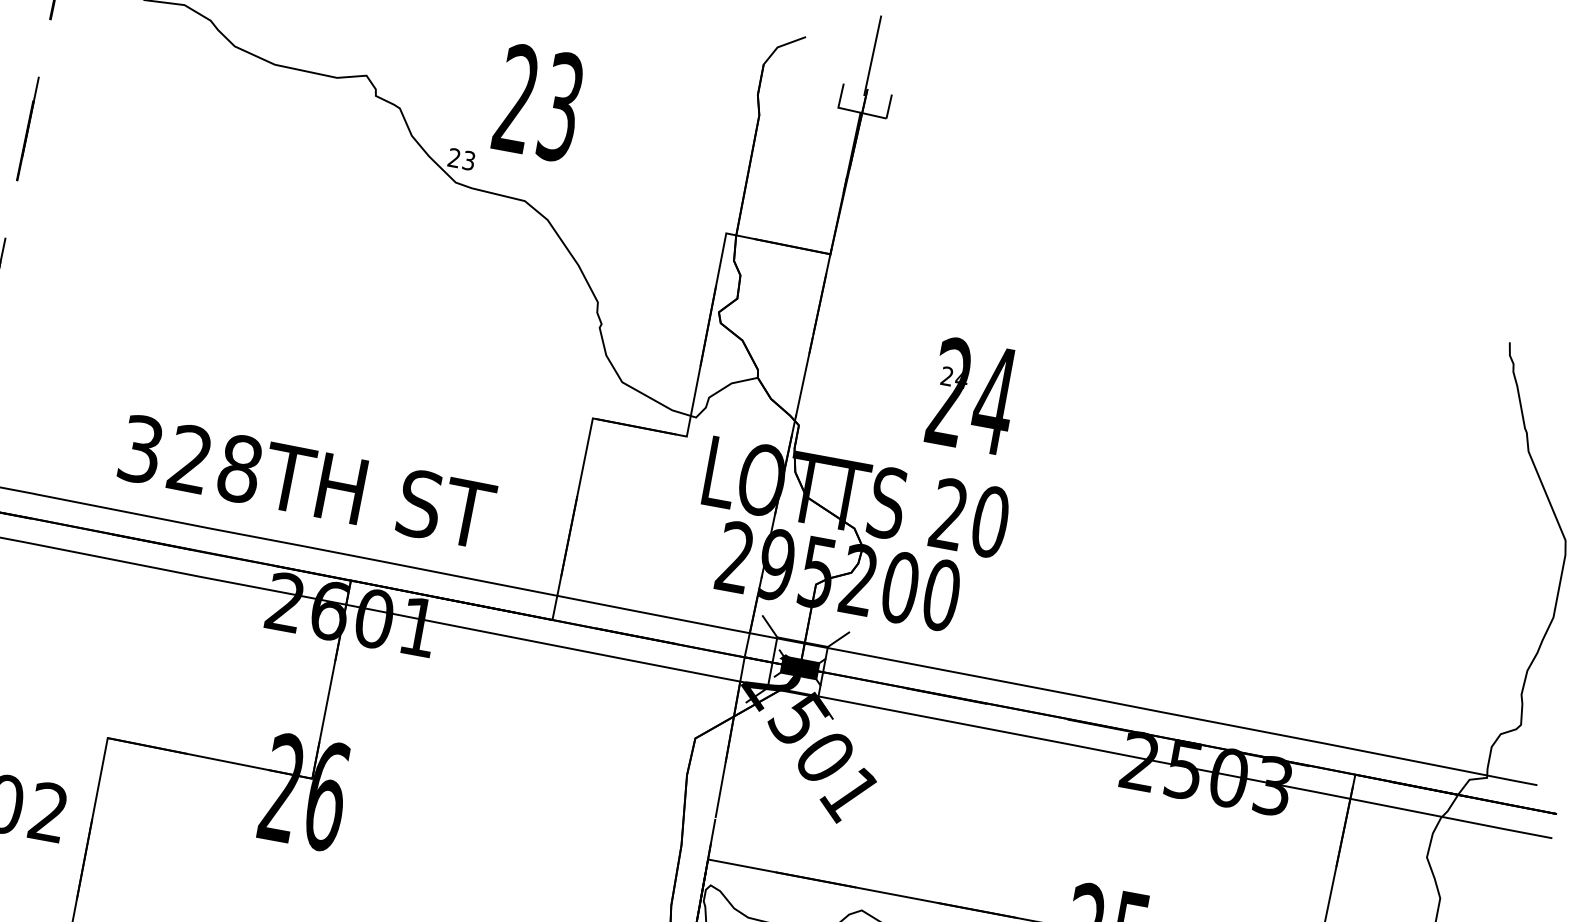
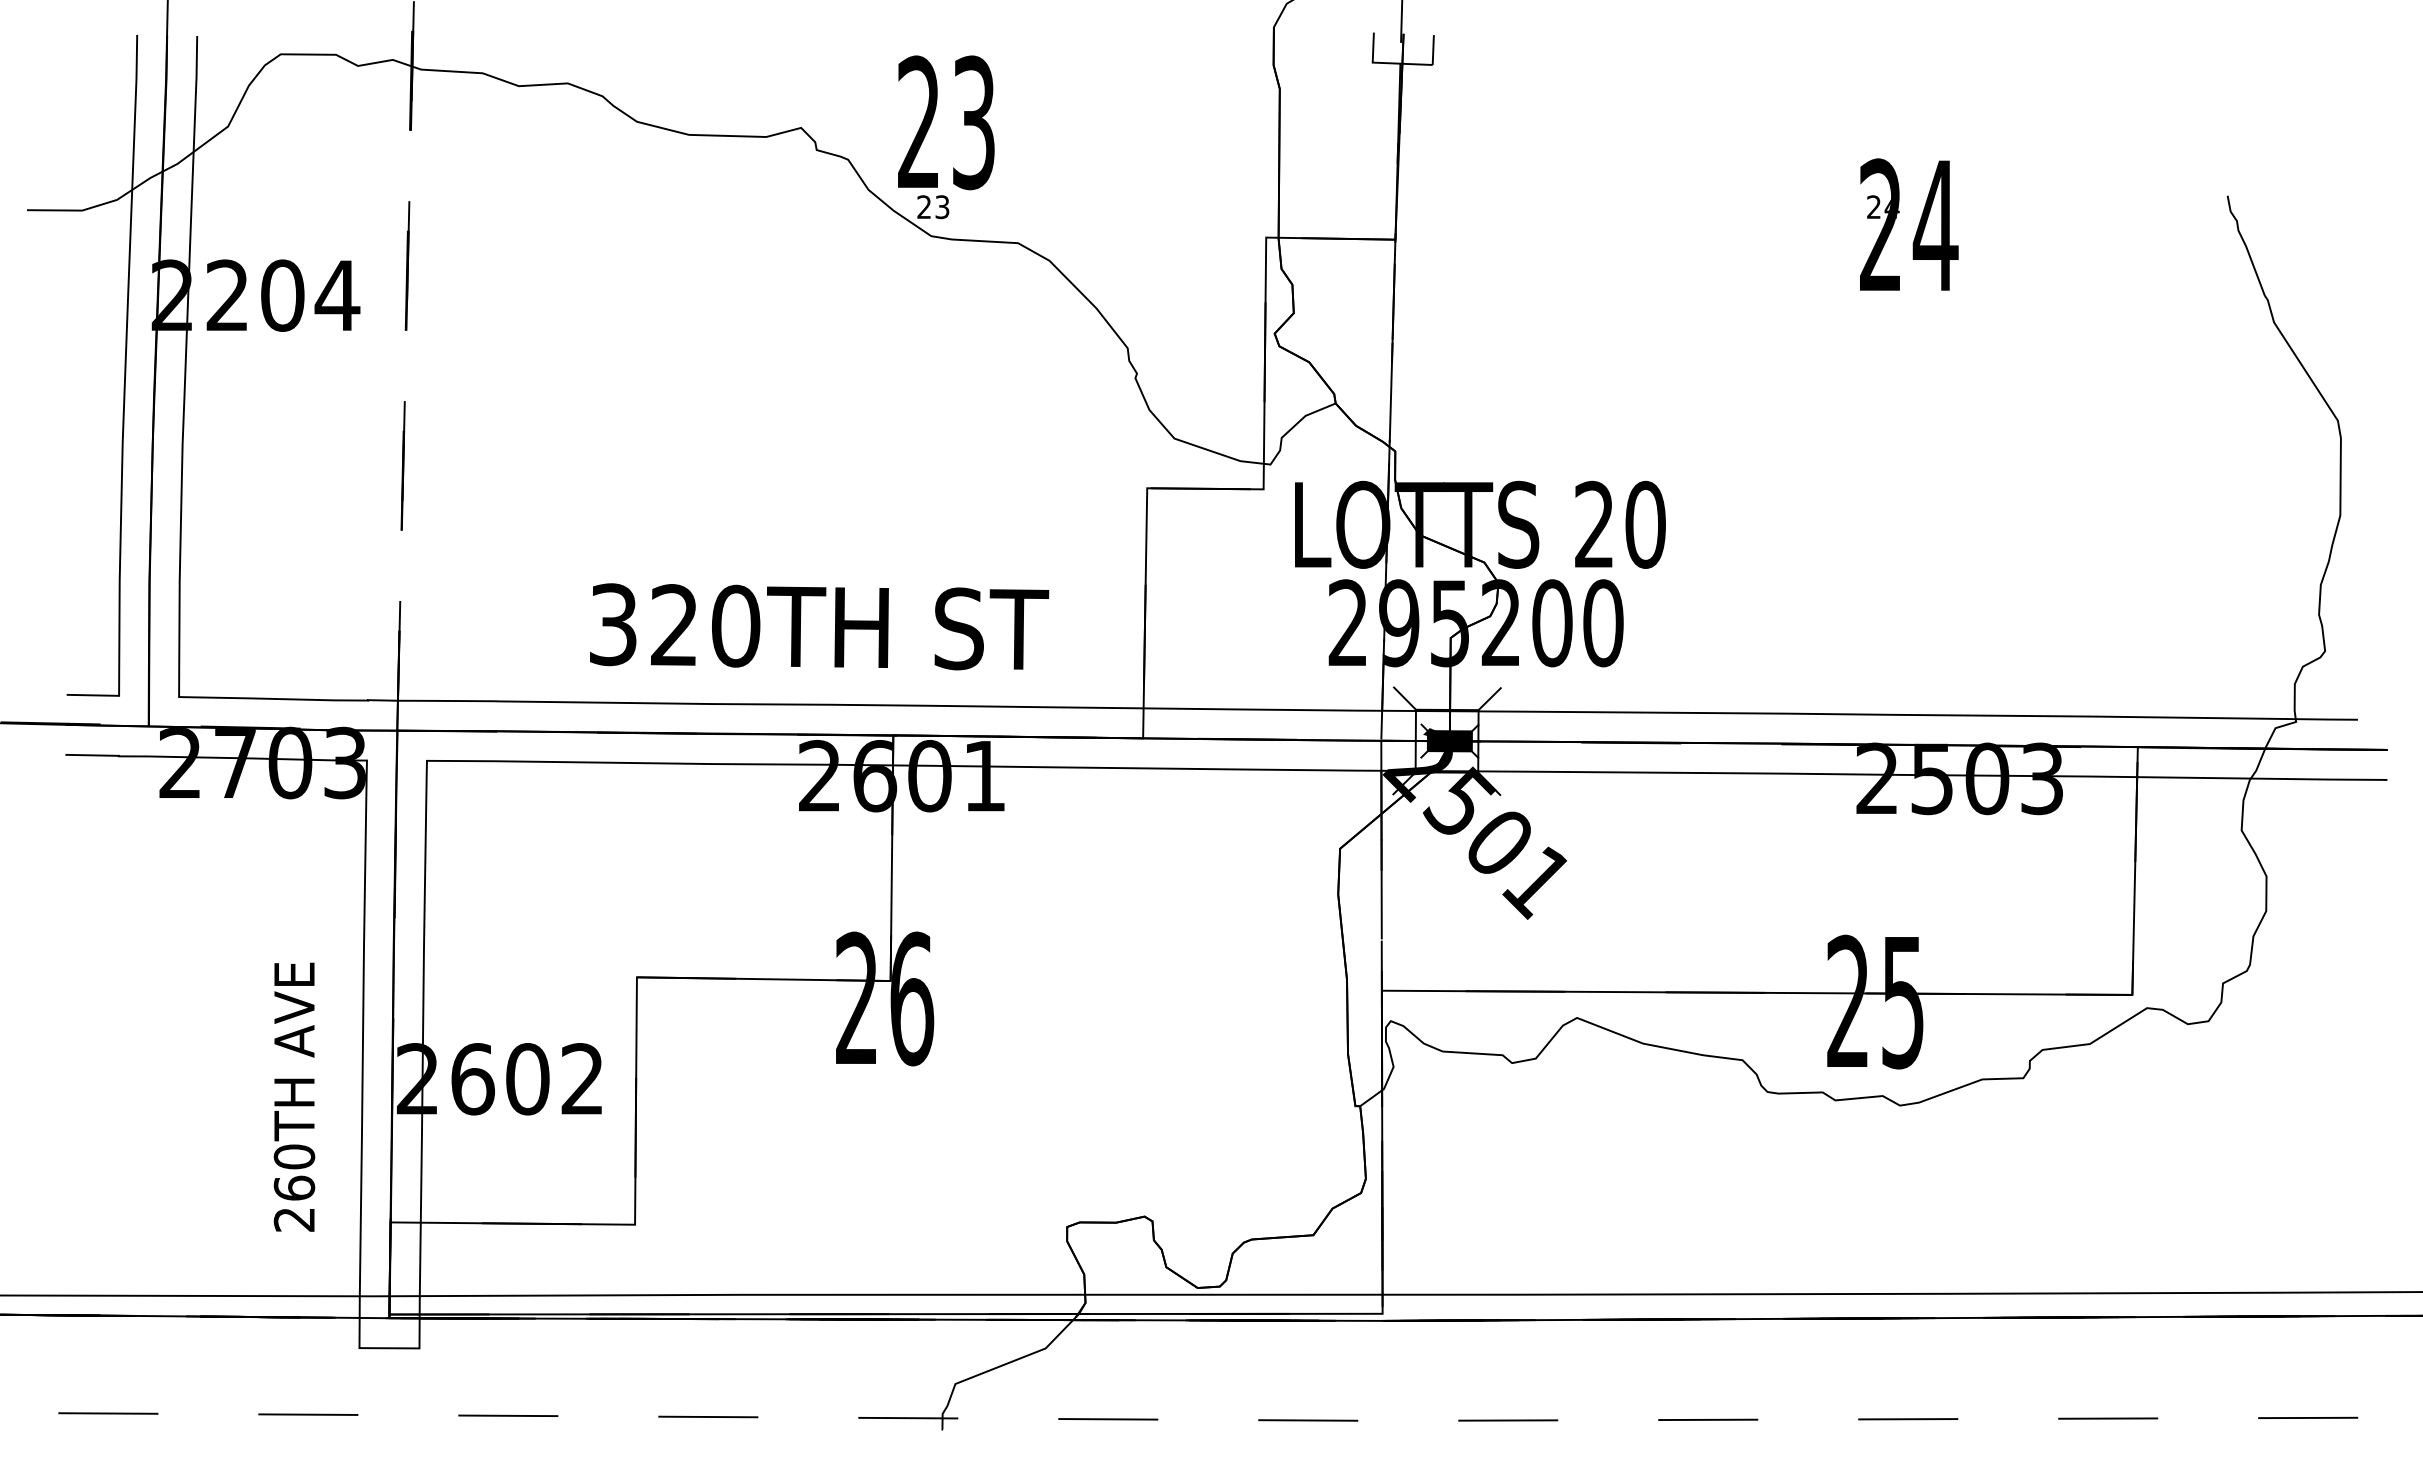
text: (539, 102) -> (946, 122), moved
text: (973, 395) -> (1909, 224), moved
text: (239, 469) -> (735, 626), 328TH -> 320TH

